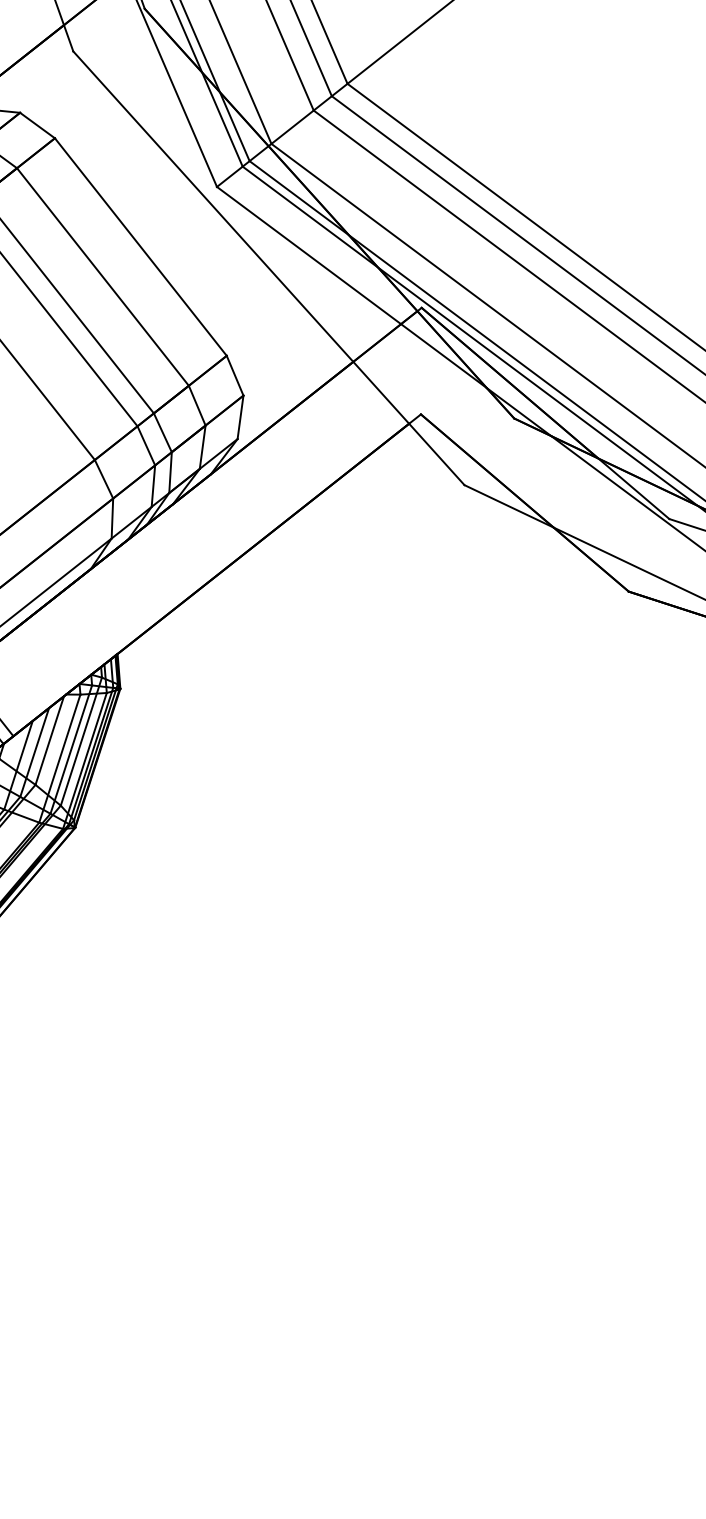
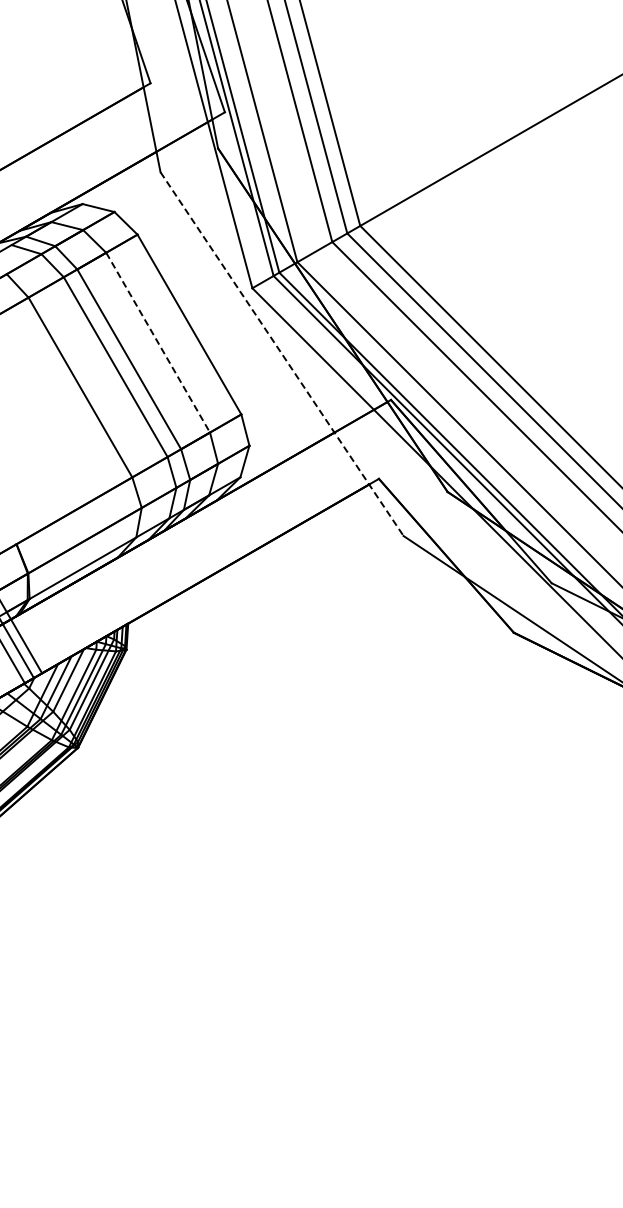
line: (269, 268) -> (282, 354), solid -> dashed
line: (103, 276) -> (158, 342), solid -> dashed

